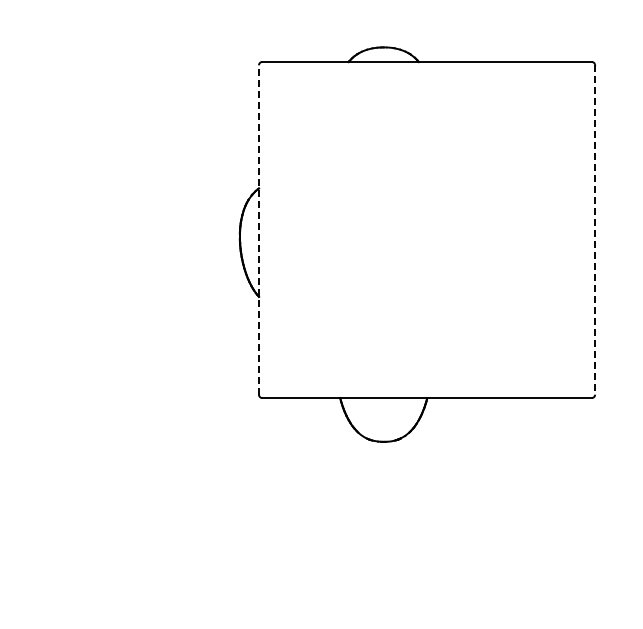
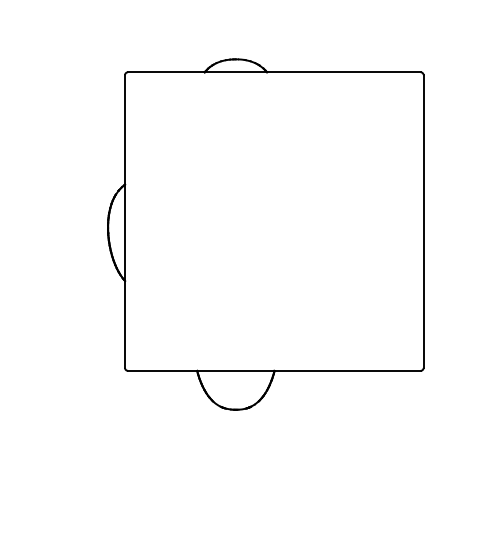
line: (258, 230) -> (124, 221), dashed -> solid
line: (595, 230) -> (423, 221), dashed -> solid

